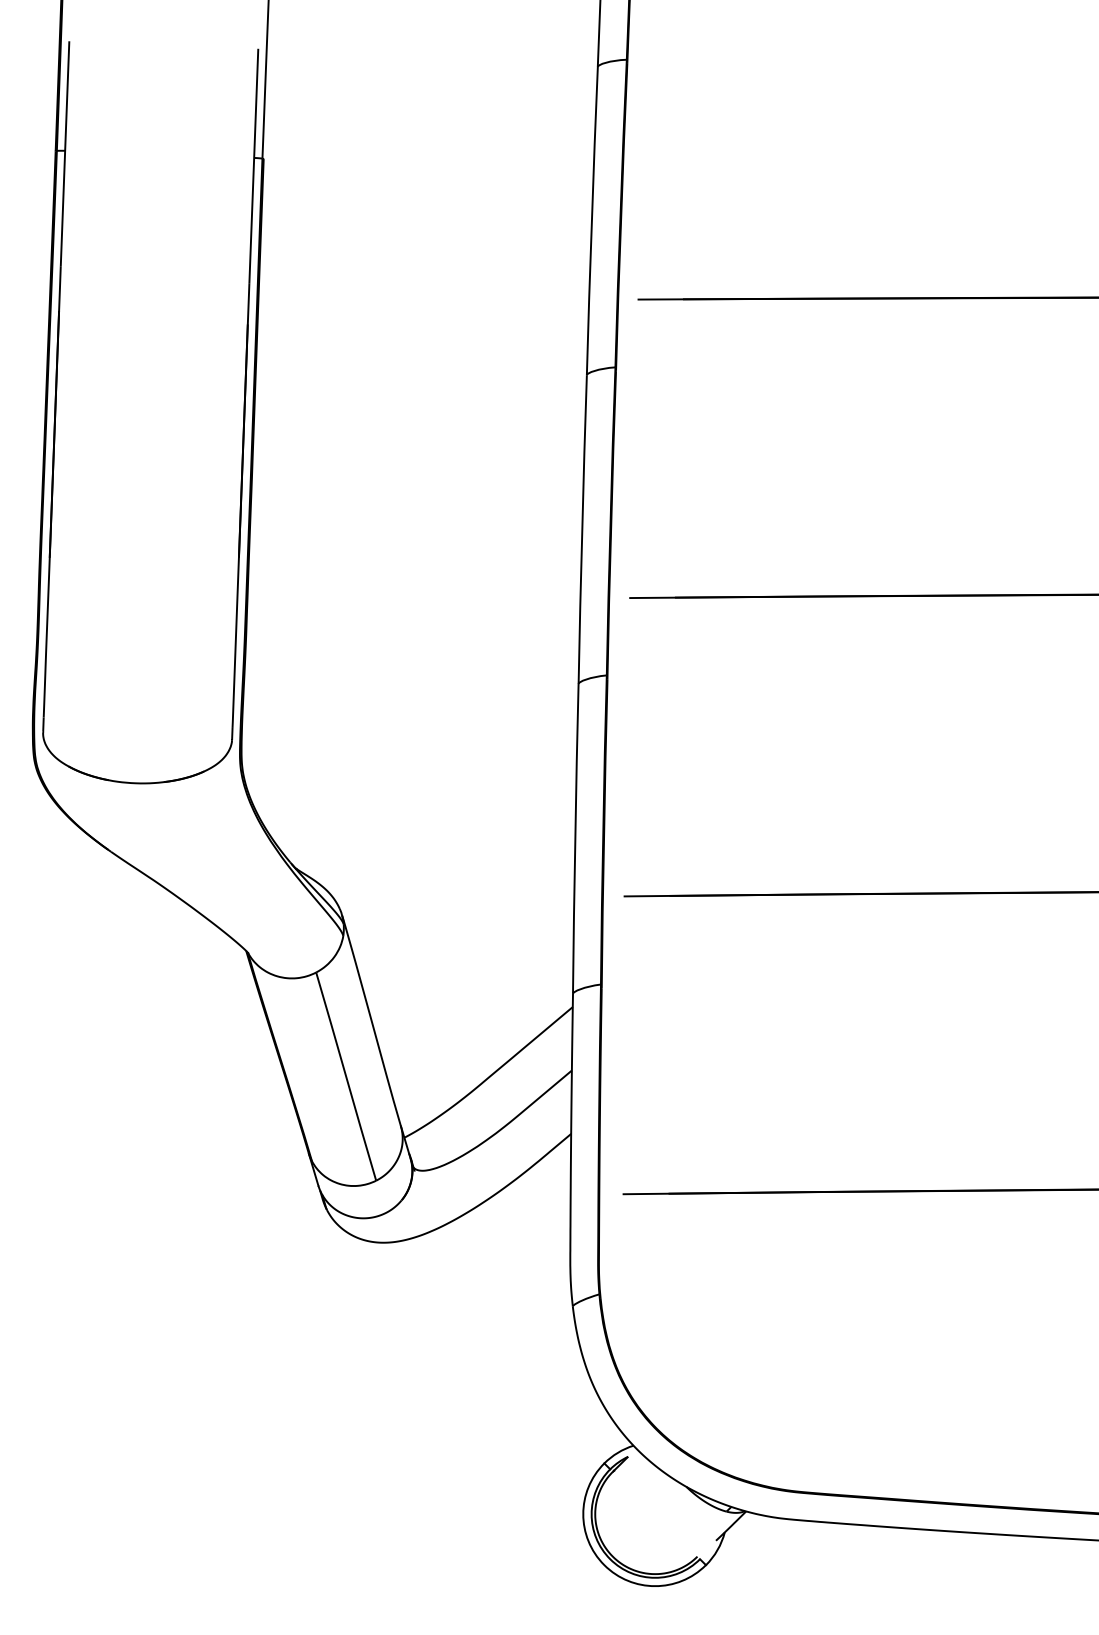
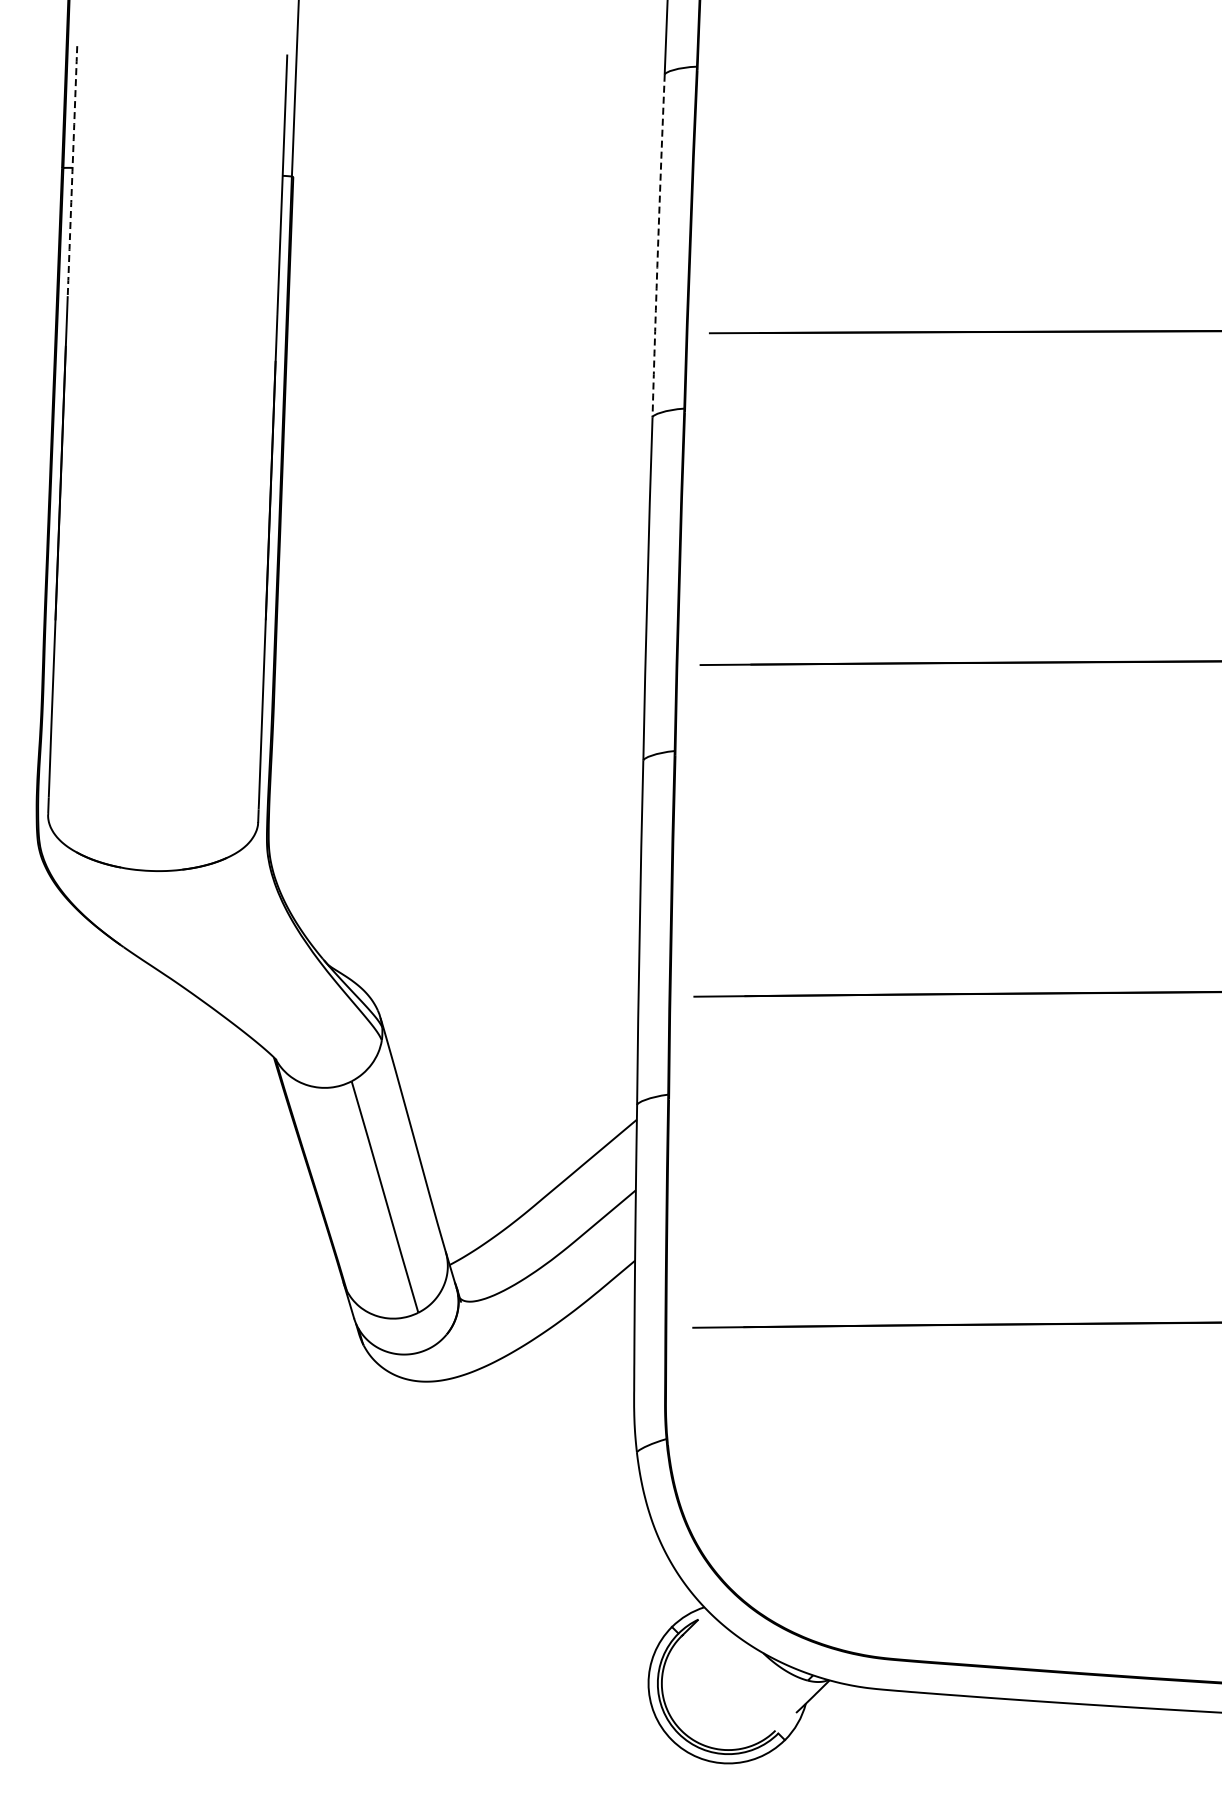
arc: (65, 154) -> (72, 171), solid -> dashed
arc: (592, 221) -> (658, 246), solid -> dashed

